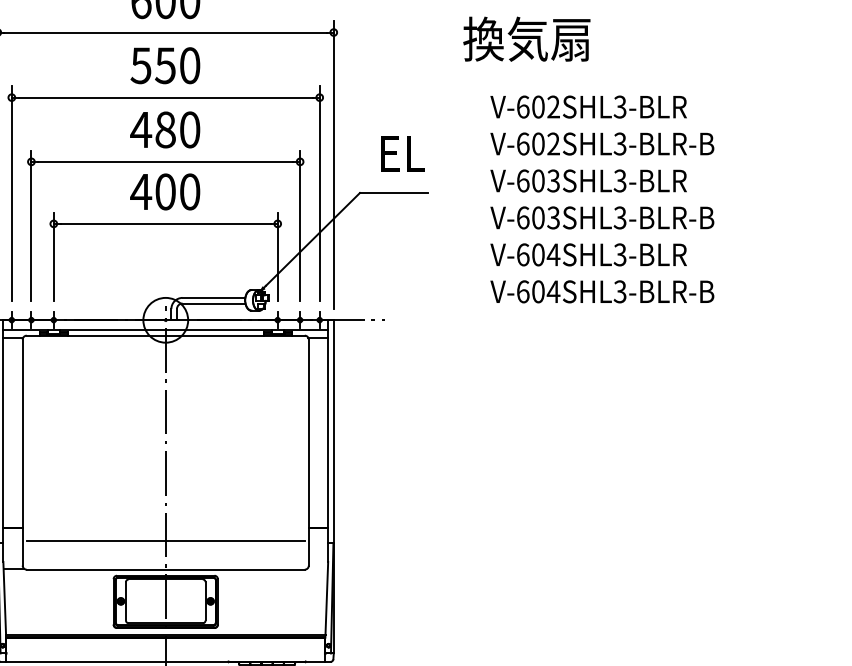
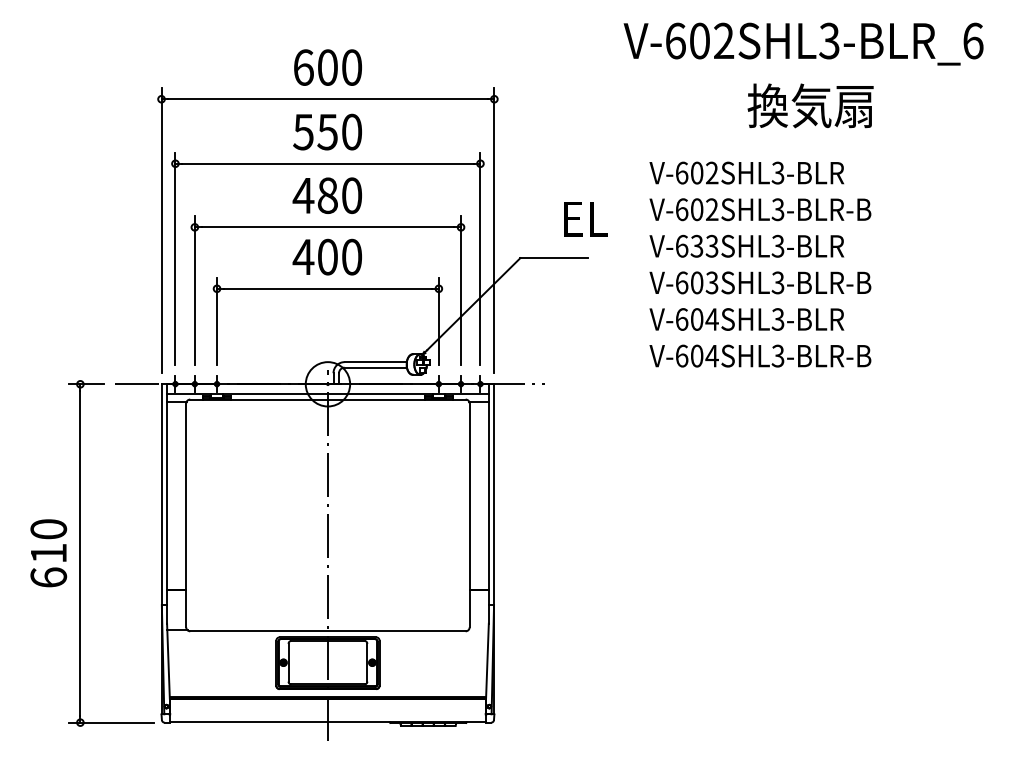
text: (526, 38) -> (810, 105), moved
text: (402, 153) -> (585, 219), moved
text: (537, 181) -> (696, 246), V-603SHL3-BLR -> V-633SHL3-BLR
line: (165, 541) -> (327, 603), removed

